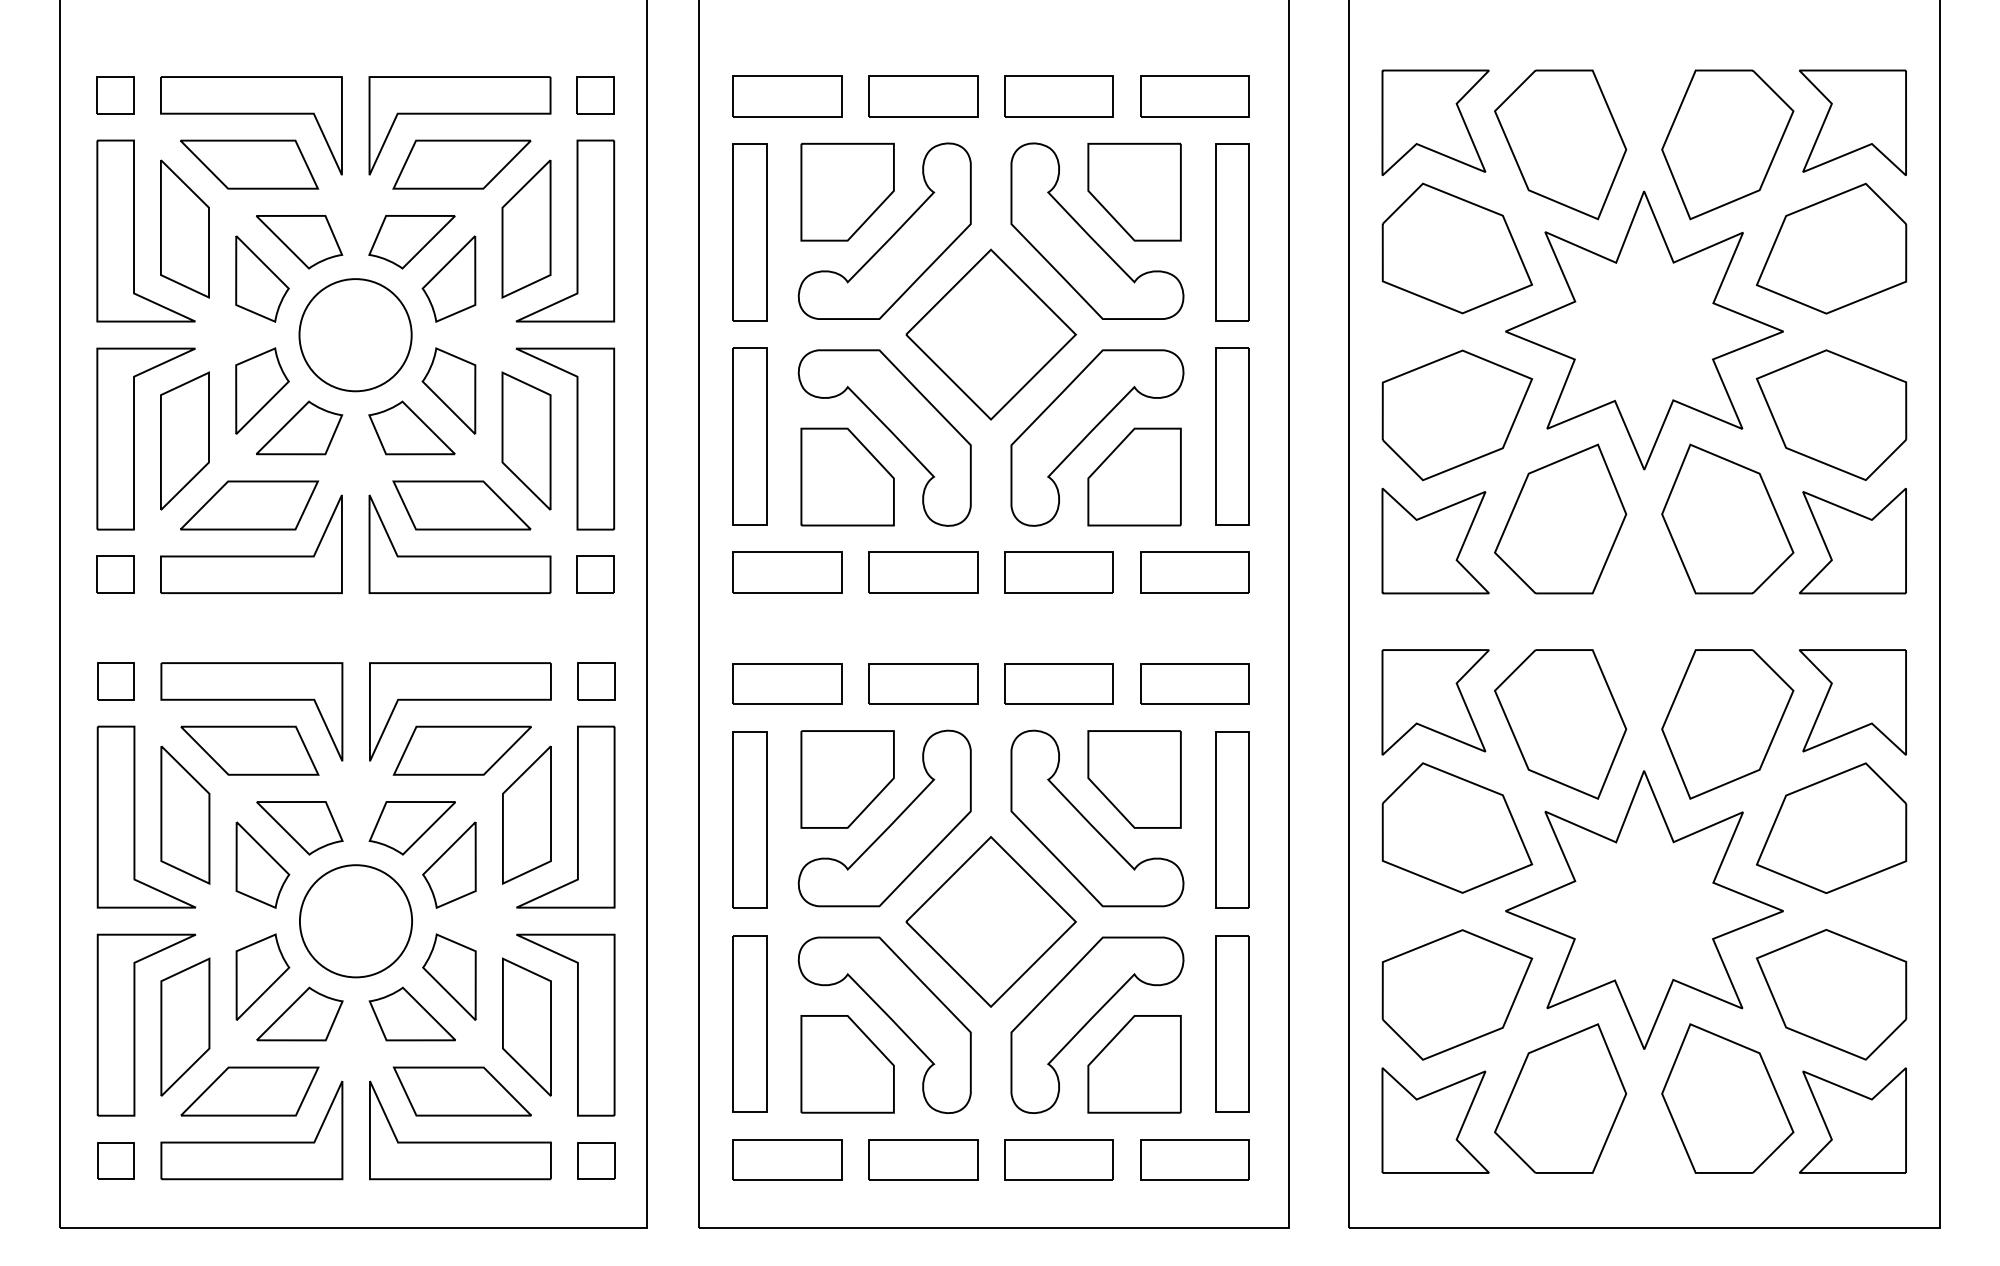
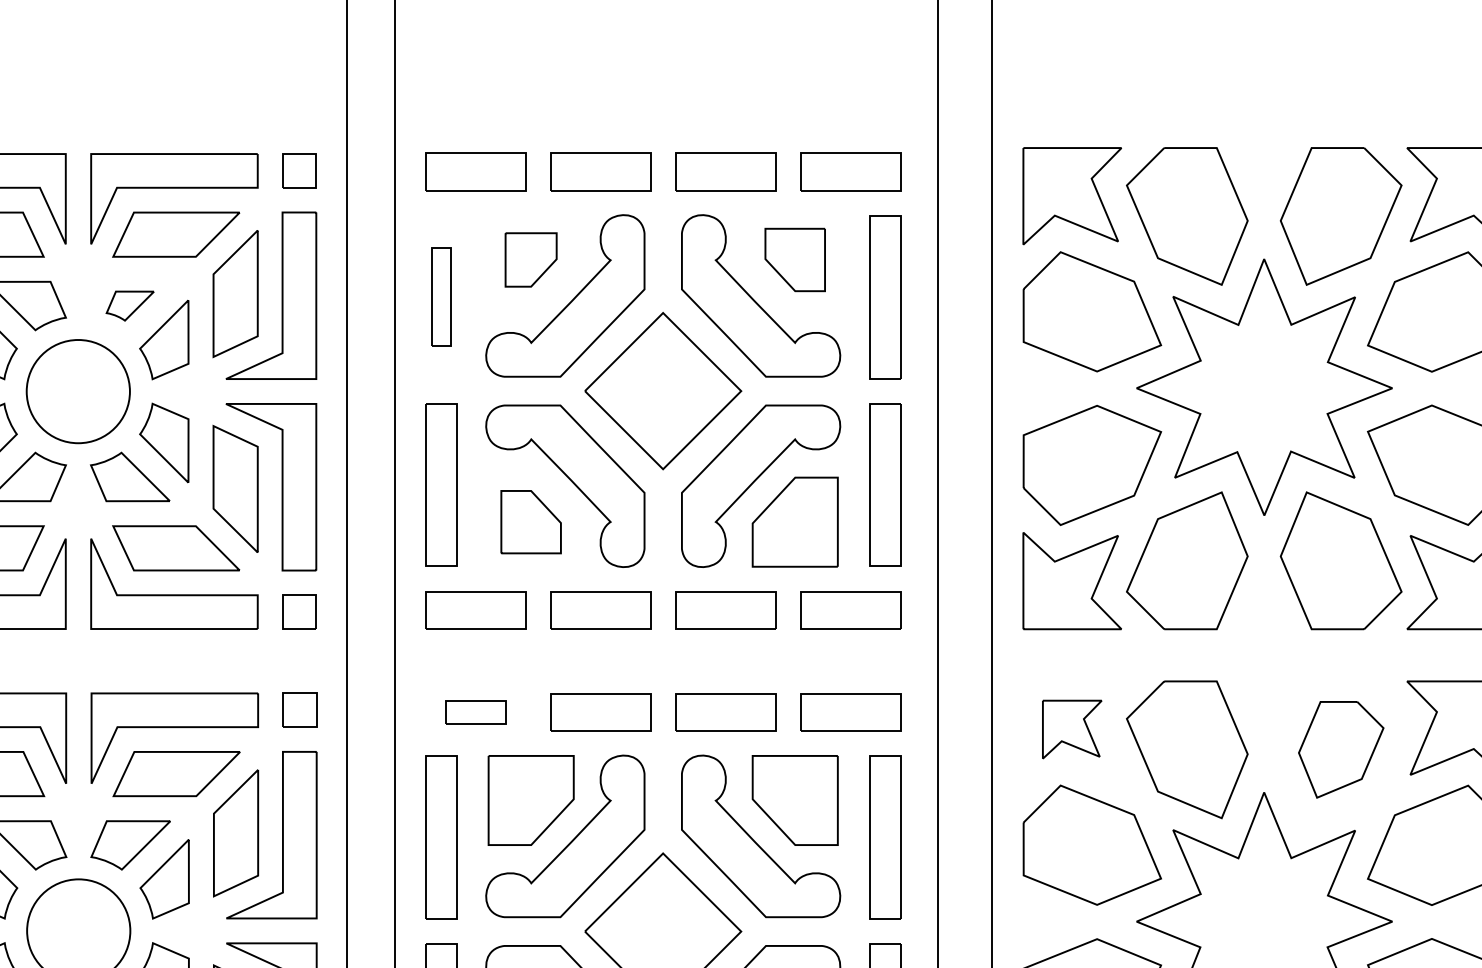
part: (847, 191) -> (531, 259), size x0.6
part: (1134, 191) -> (795, 259), size x0.7
part: (749, 232) -> (440, 297), size x0.6
part: (411, 242) -> (129, 306), size x0.6
part: (847, 476) -> (531, 521), size x0.7
part: (787, 683) -> (475, 712), size x0.6
part: (1435, 702) -> (1072, 729), size x0.6
part: (1727, 724) -> (1340, 749), size x0.7

